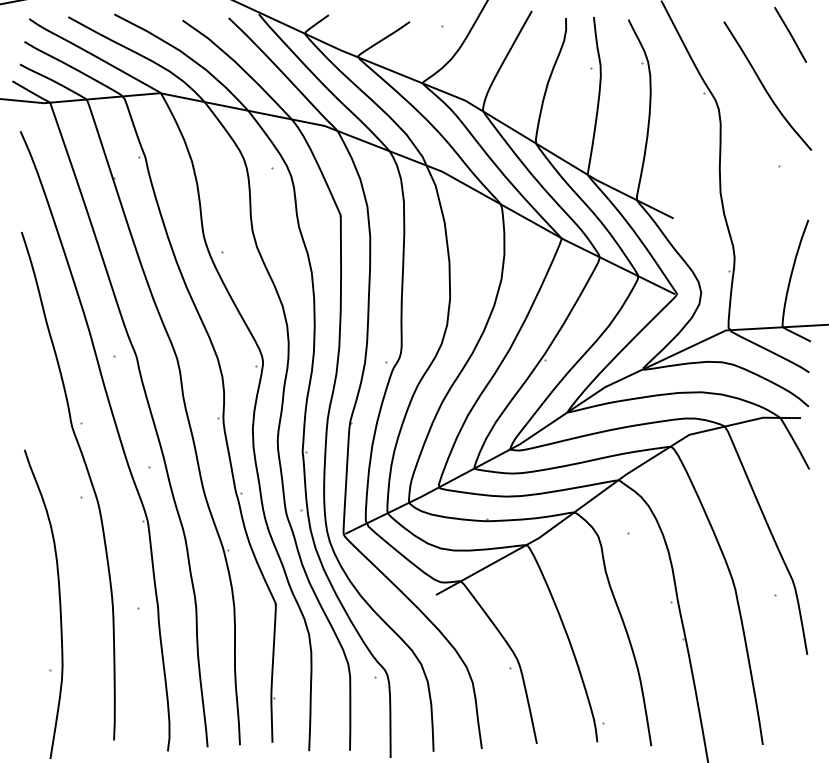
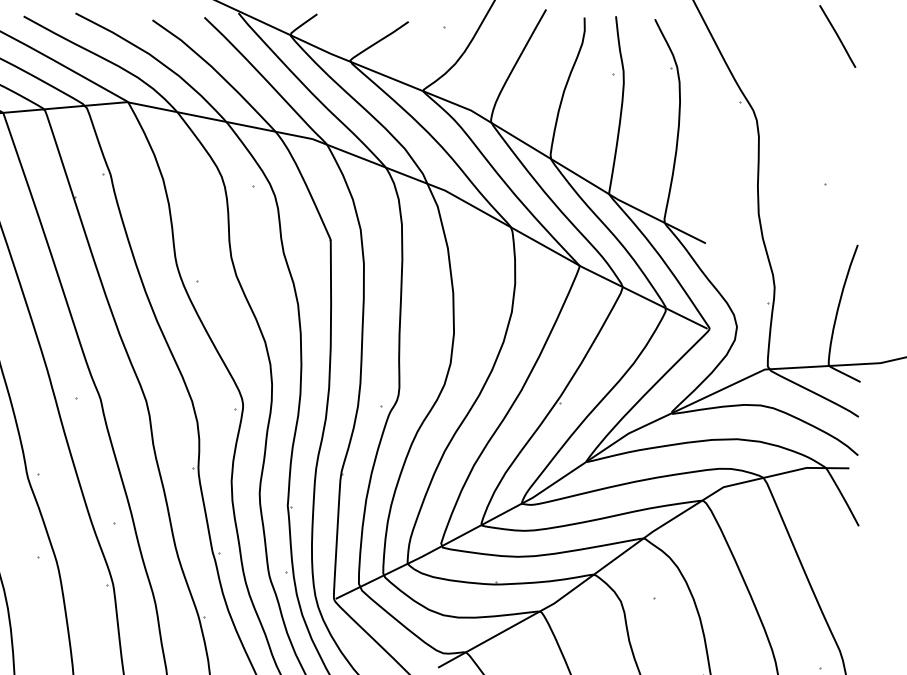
curve: (765, 87) -> (809, 95), removed

